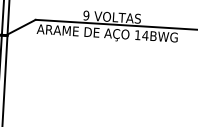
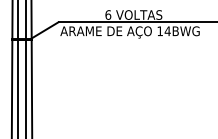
text: (86, 15) -> (108, 14), 9 -> 6

